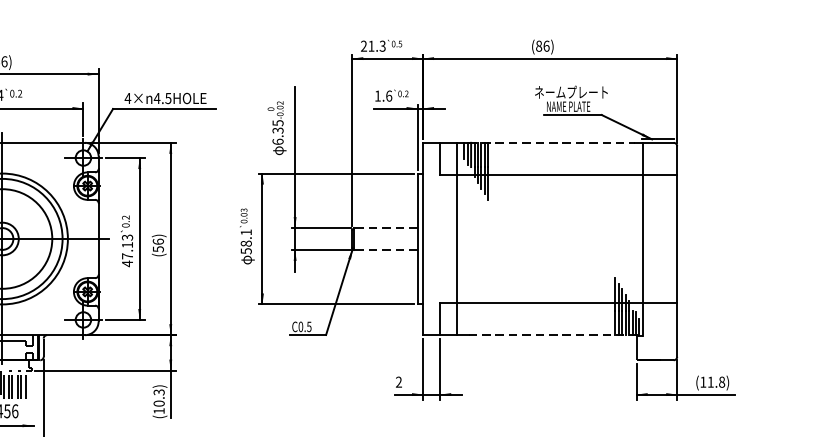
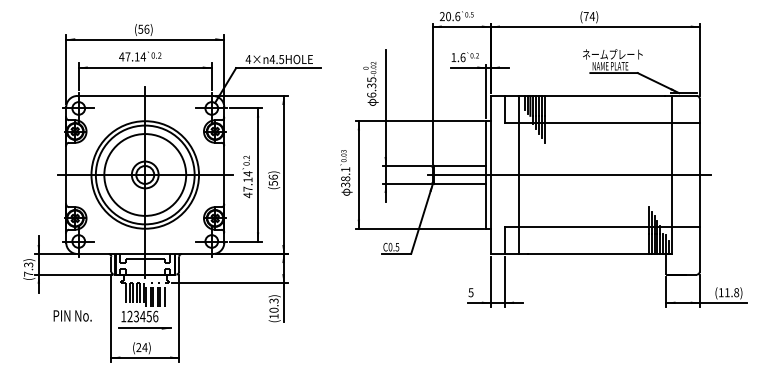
text: (377, 46) -> (453, 16), 21.3 -> 20.6
text: (541, 46) -> (588, 16), 86 -> 74
line: (552, 142) -> (597, 95), dashed -> solid
line: (384, 228) -> (459, 166), dashed -> solid
text: (126, 237) -> (247, 173), 47.13 -> 47.14
line: (518, 238) -> (569, 174), added
line: (384, 249) -> (459, 183), dashed -> solid
text: (246, 250) -> (345, 184), 58.1 -> 38.1
line: (555, 335) -> (599, 254), dashed -> solid
text: (398, 382) -> (470, 292), 2 -> 5

